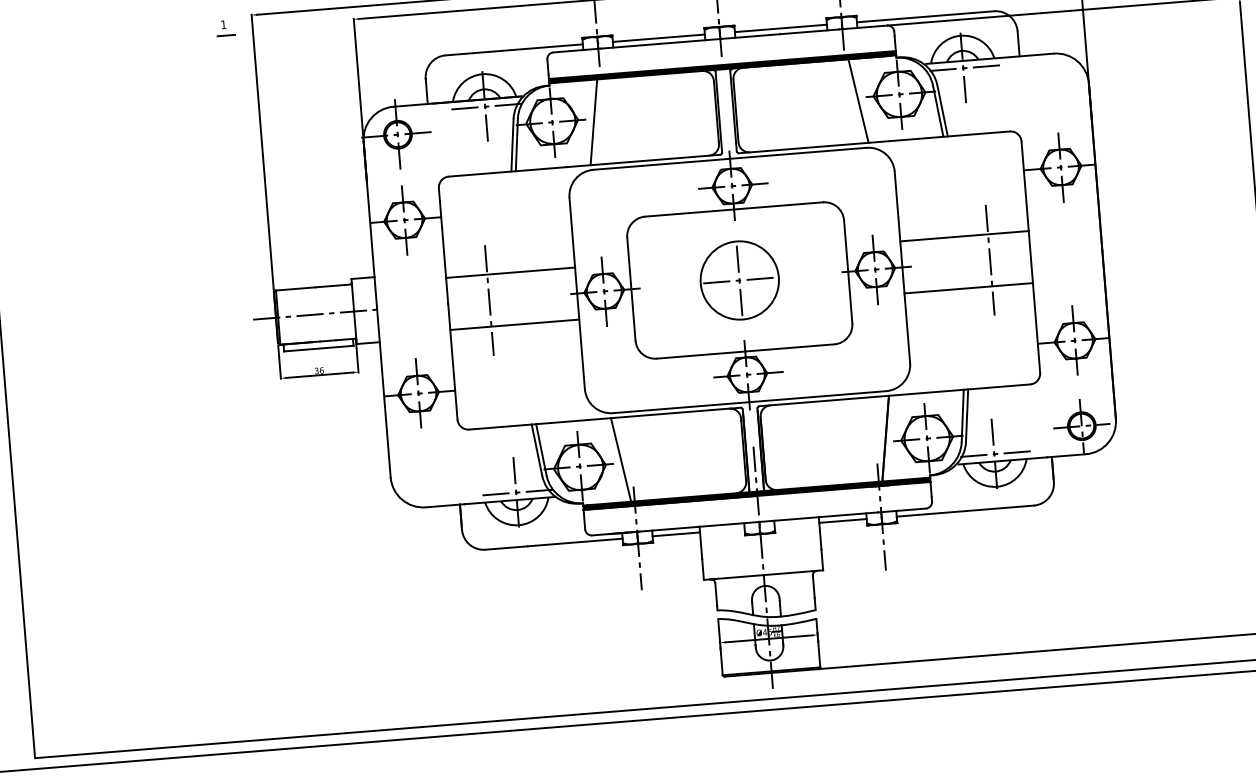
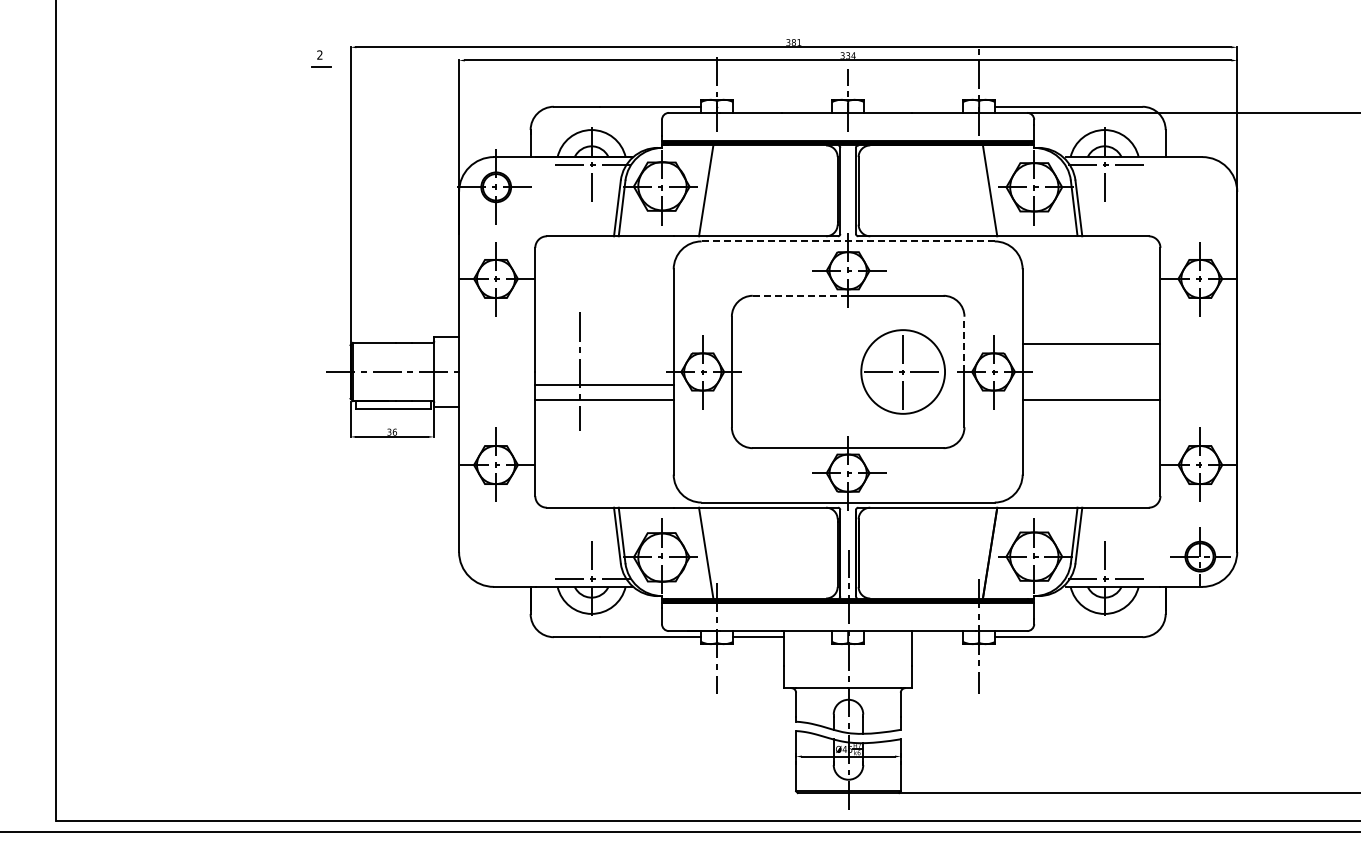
text: (223, 24) -> (319, 54), 1 -> 2
line: (780, 28) -> (913, 106), removed
line: (658, 37) -> (782, 106), removed
line: (730, 158) -> (848, 241), solid -> dashed
line: (689, 212) -> (800, 295), solid -> dashed
line: (846, 246) -> (964, 344), solid -> dashed
line: (989, 259) -> (1116, 371), removed
line: (510, 273) -> (604, 385), moved
part: (739, 280) -> (902, 371), moved
line: (842, 521) -> (937, 637), removed

